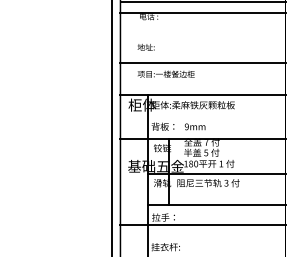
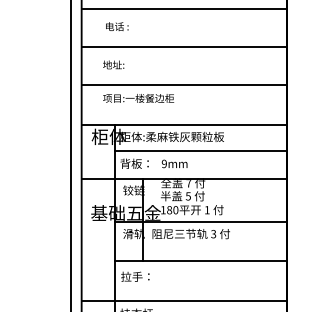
line: (202, 12) -> (183, 46), moved
line: (216, 116) -> (201, 151), added
line: (202, 224) -> (183, 300), moved

